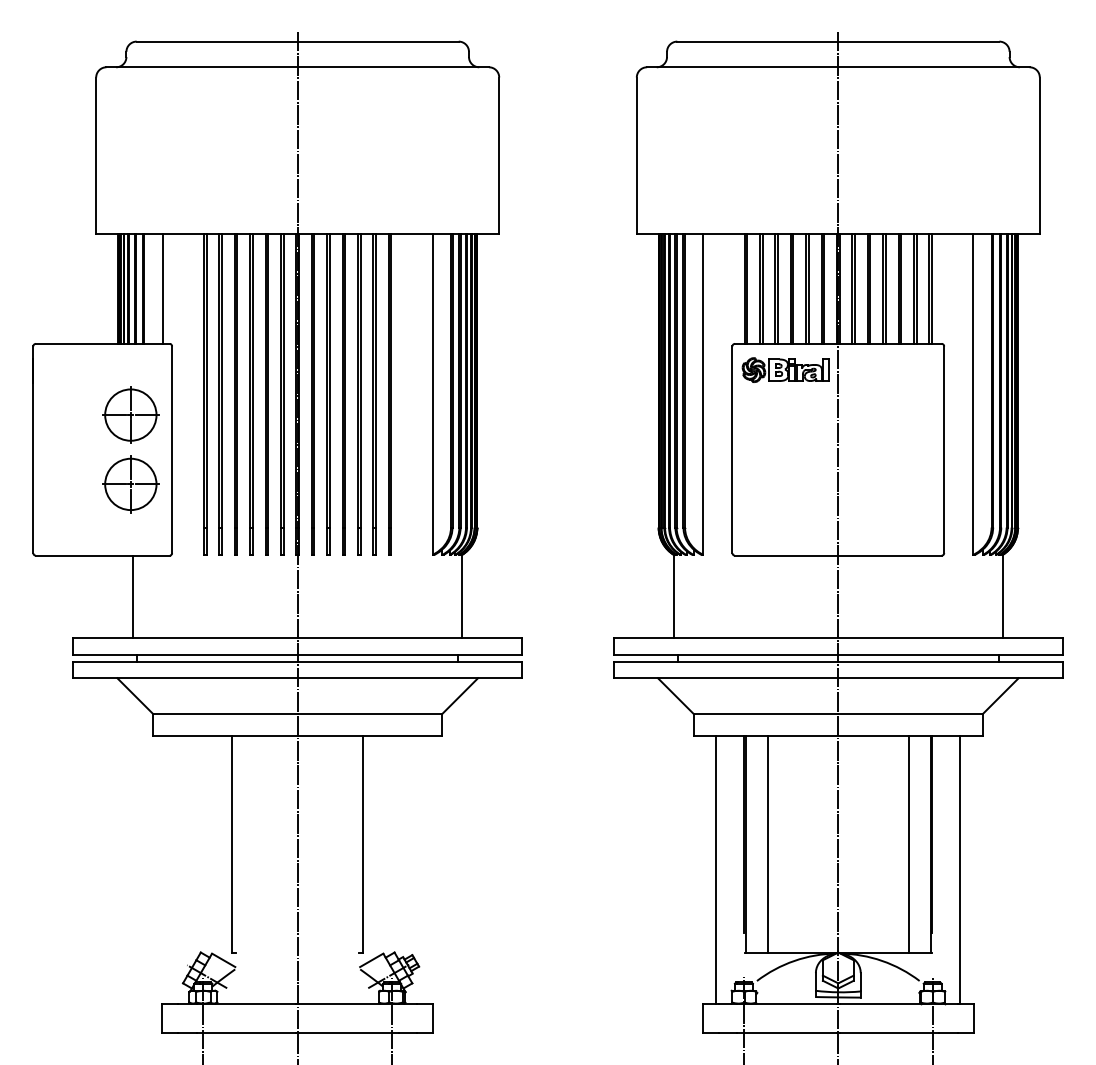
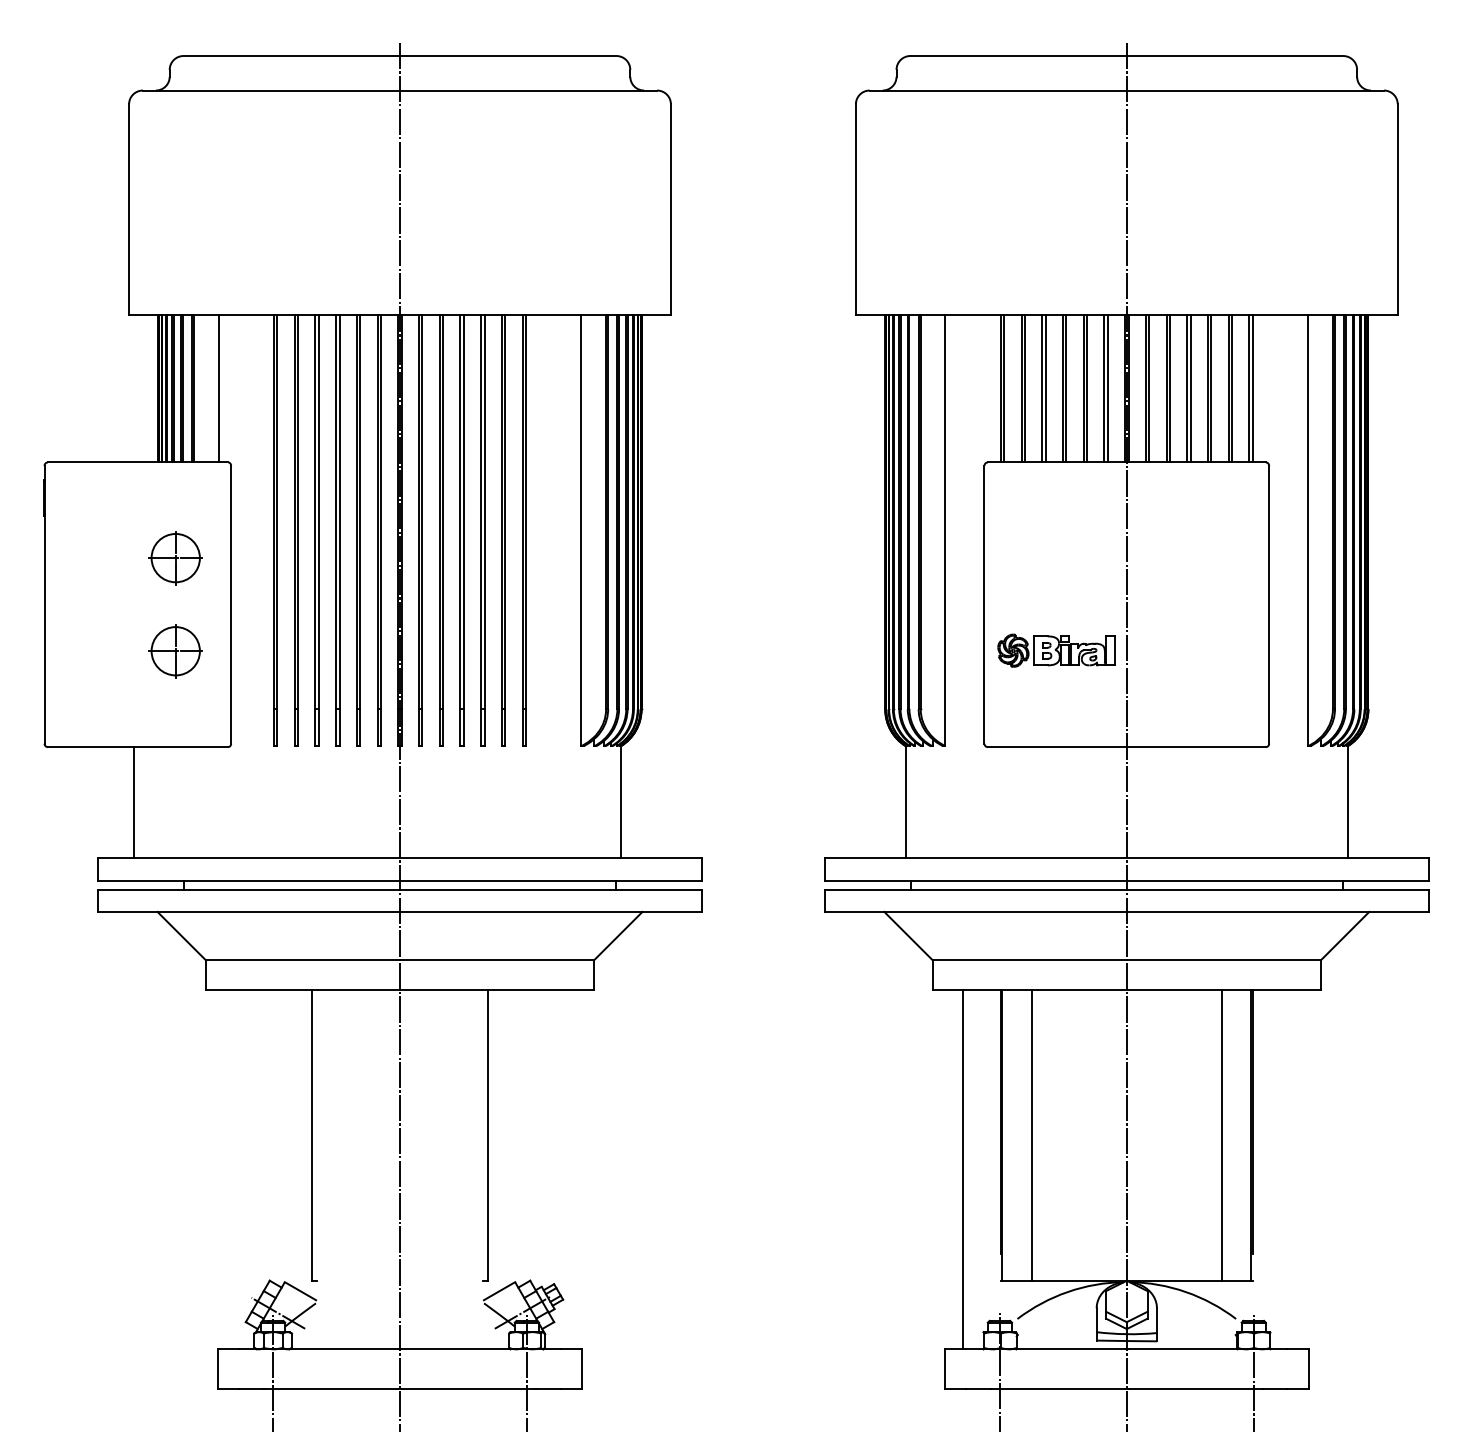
part: (786, 369) -> (1056, 650), moved
part: (130, 414) -> (175, 557), size x0.7
part: (130, 483) -> (175, 650), size x0.7
line: (133, 596) -> (134, 802), moved
line: (960, 869) -> (1290, 1169), removed

